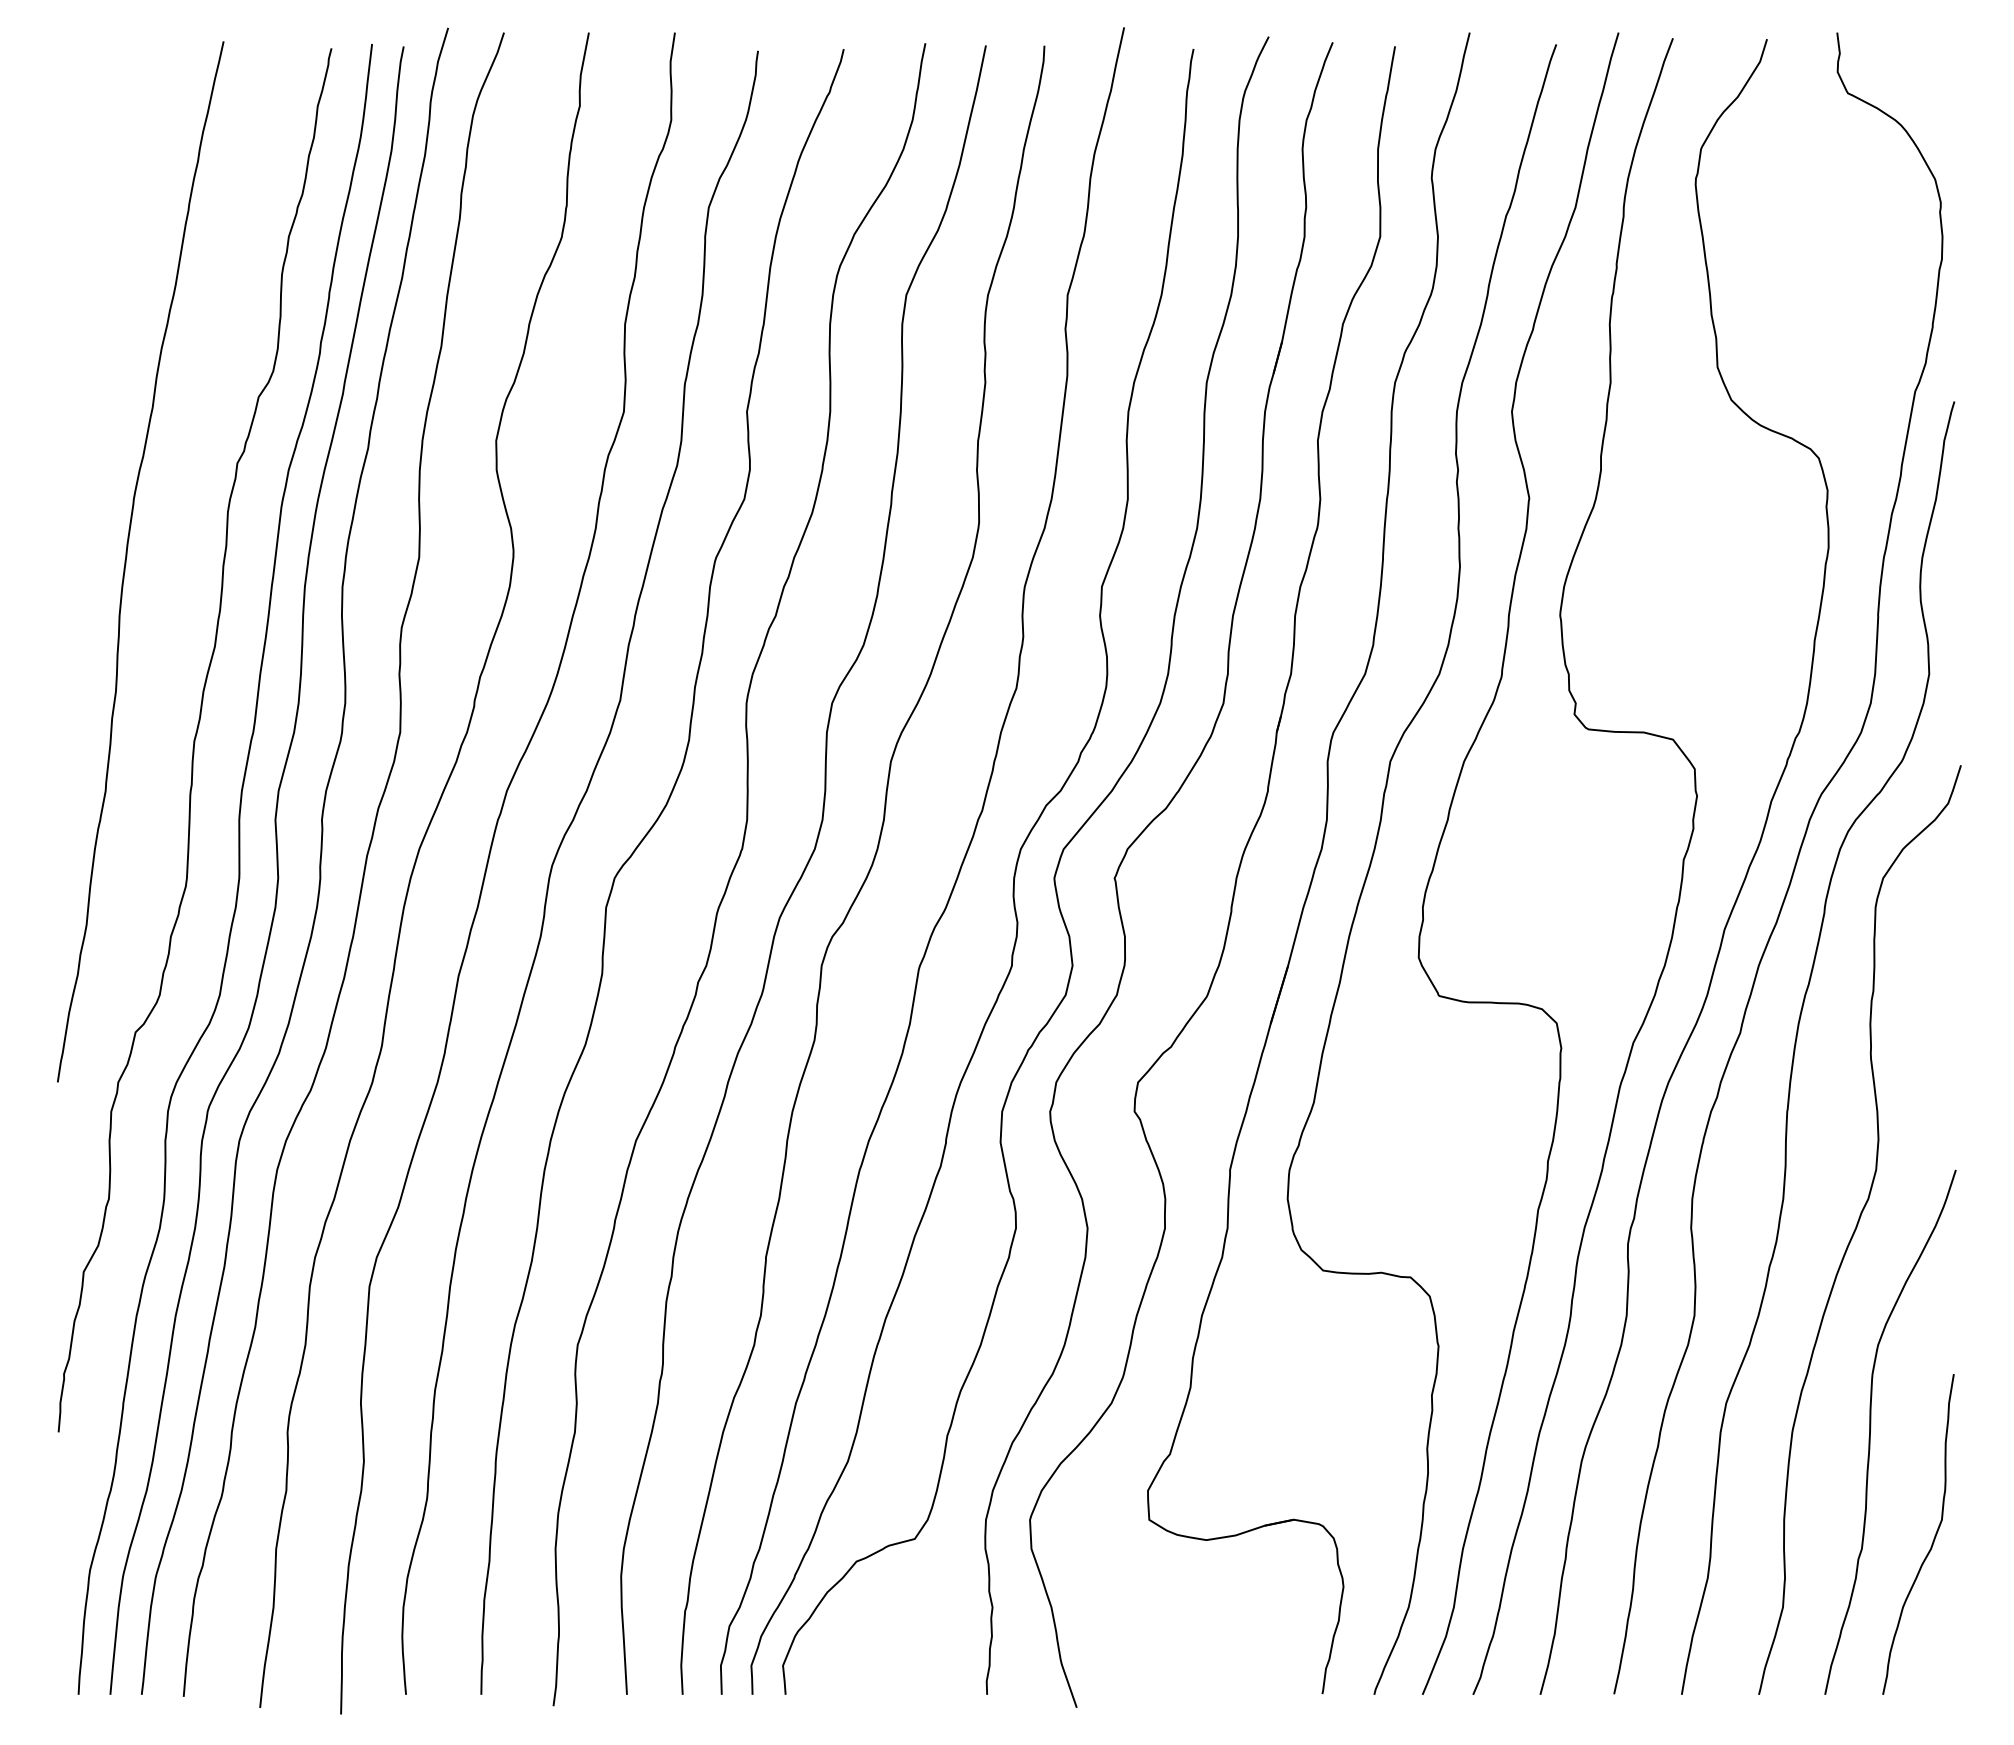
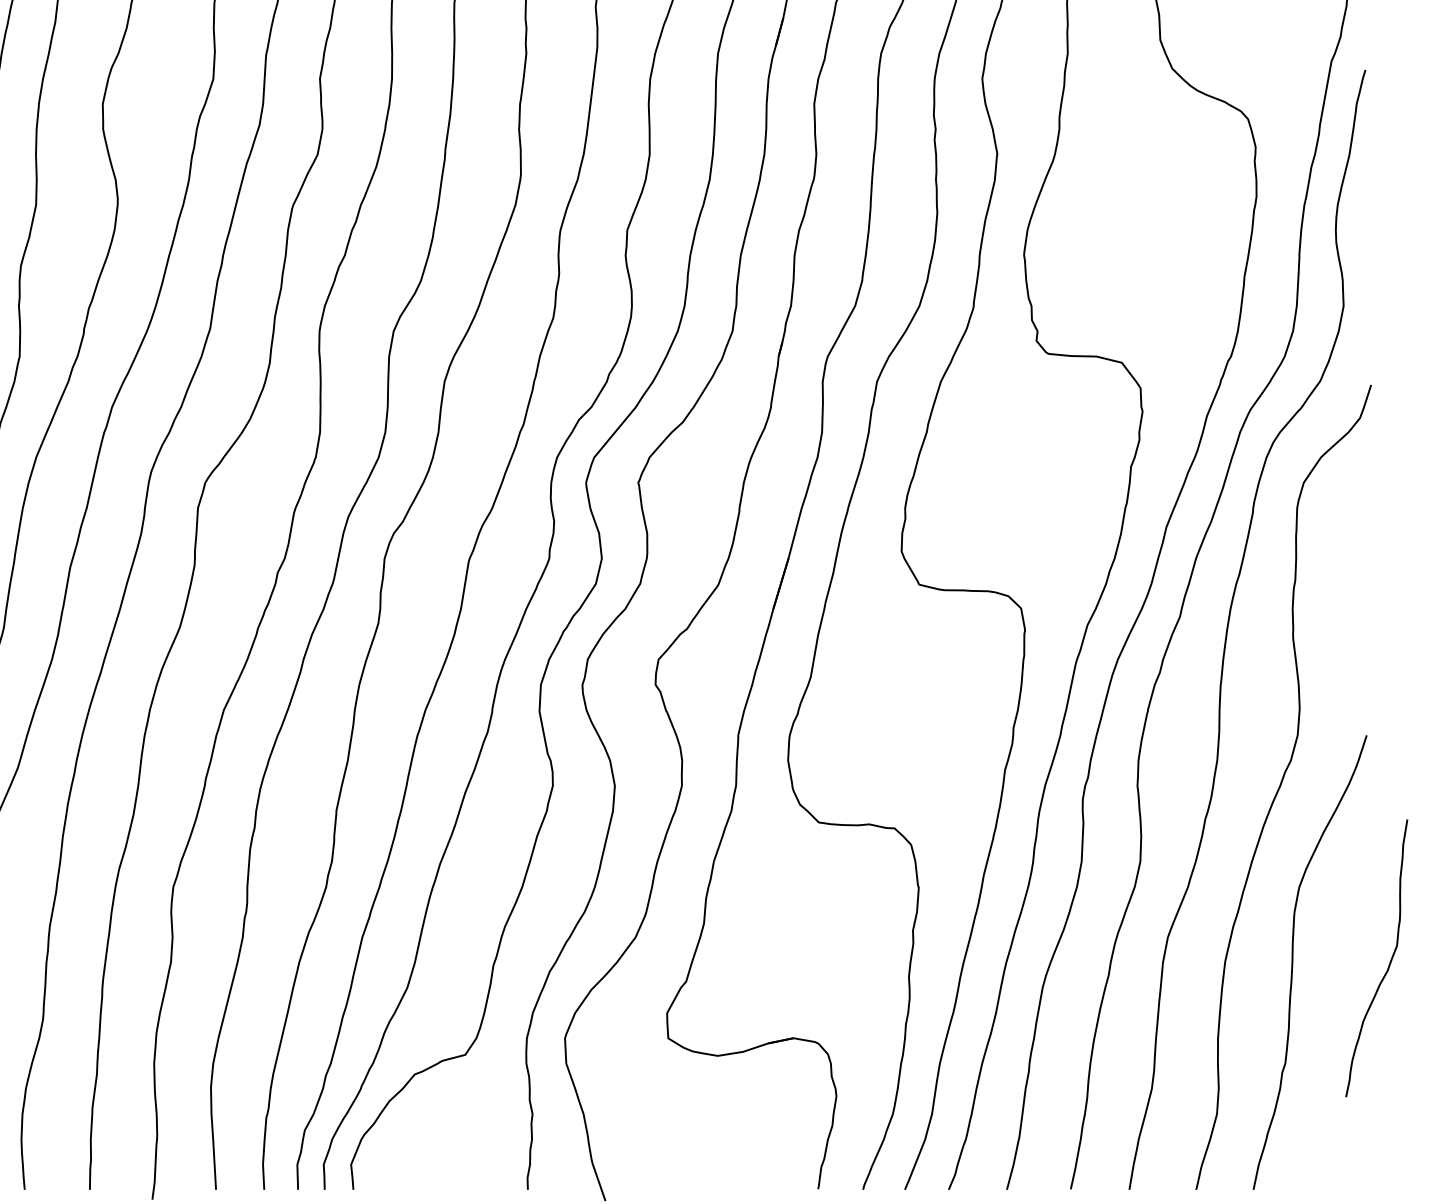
curve: (1933, 1538) -> (1389, 961), moved

